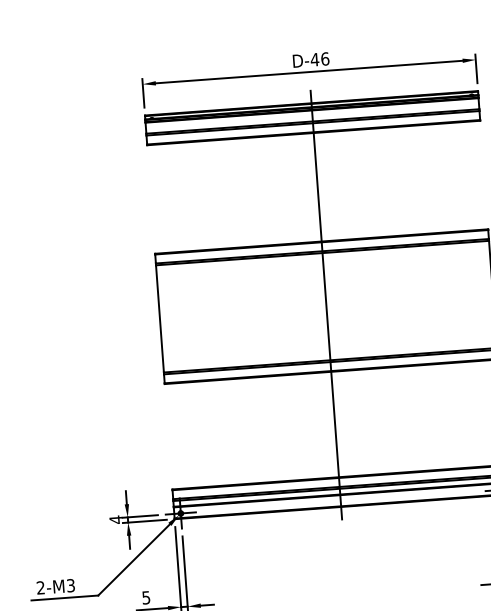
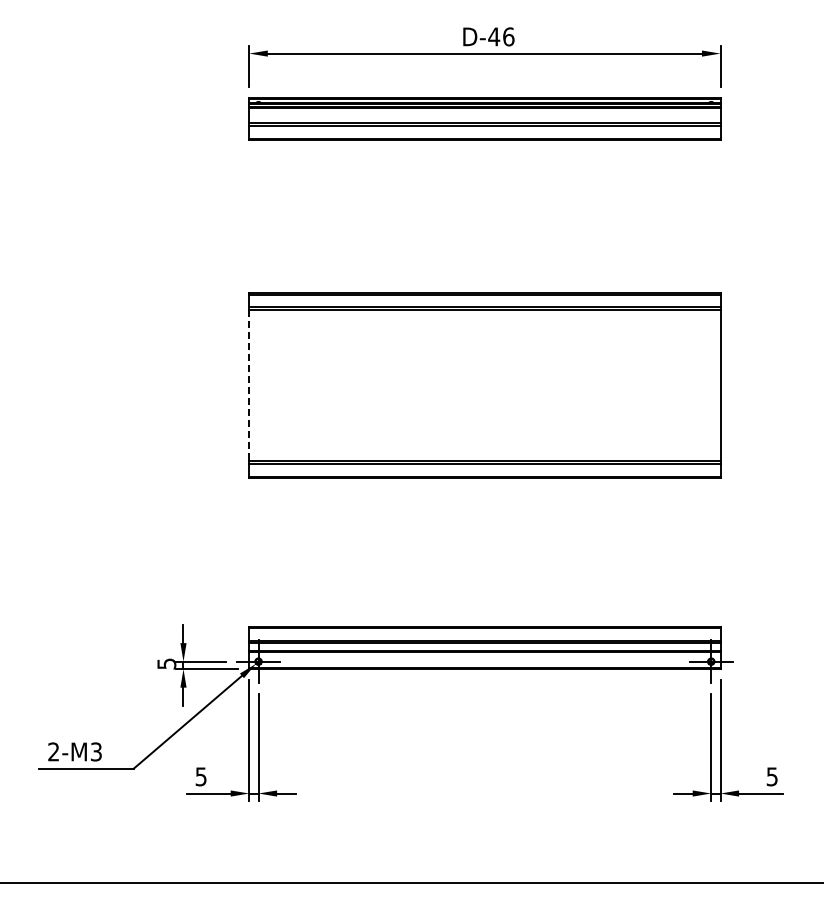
line: (326, 305) -> (484, 383), removed
line: (160, 318) -> (249, 385), solid -> dashed
text: (115, 520) -> (166, 664), 4 -> 5

